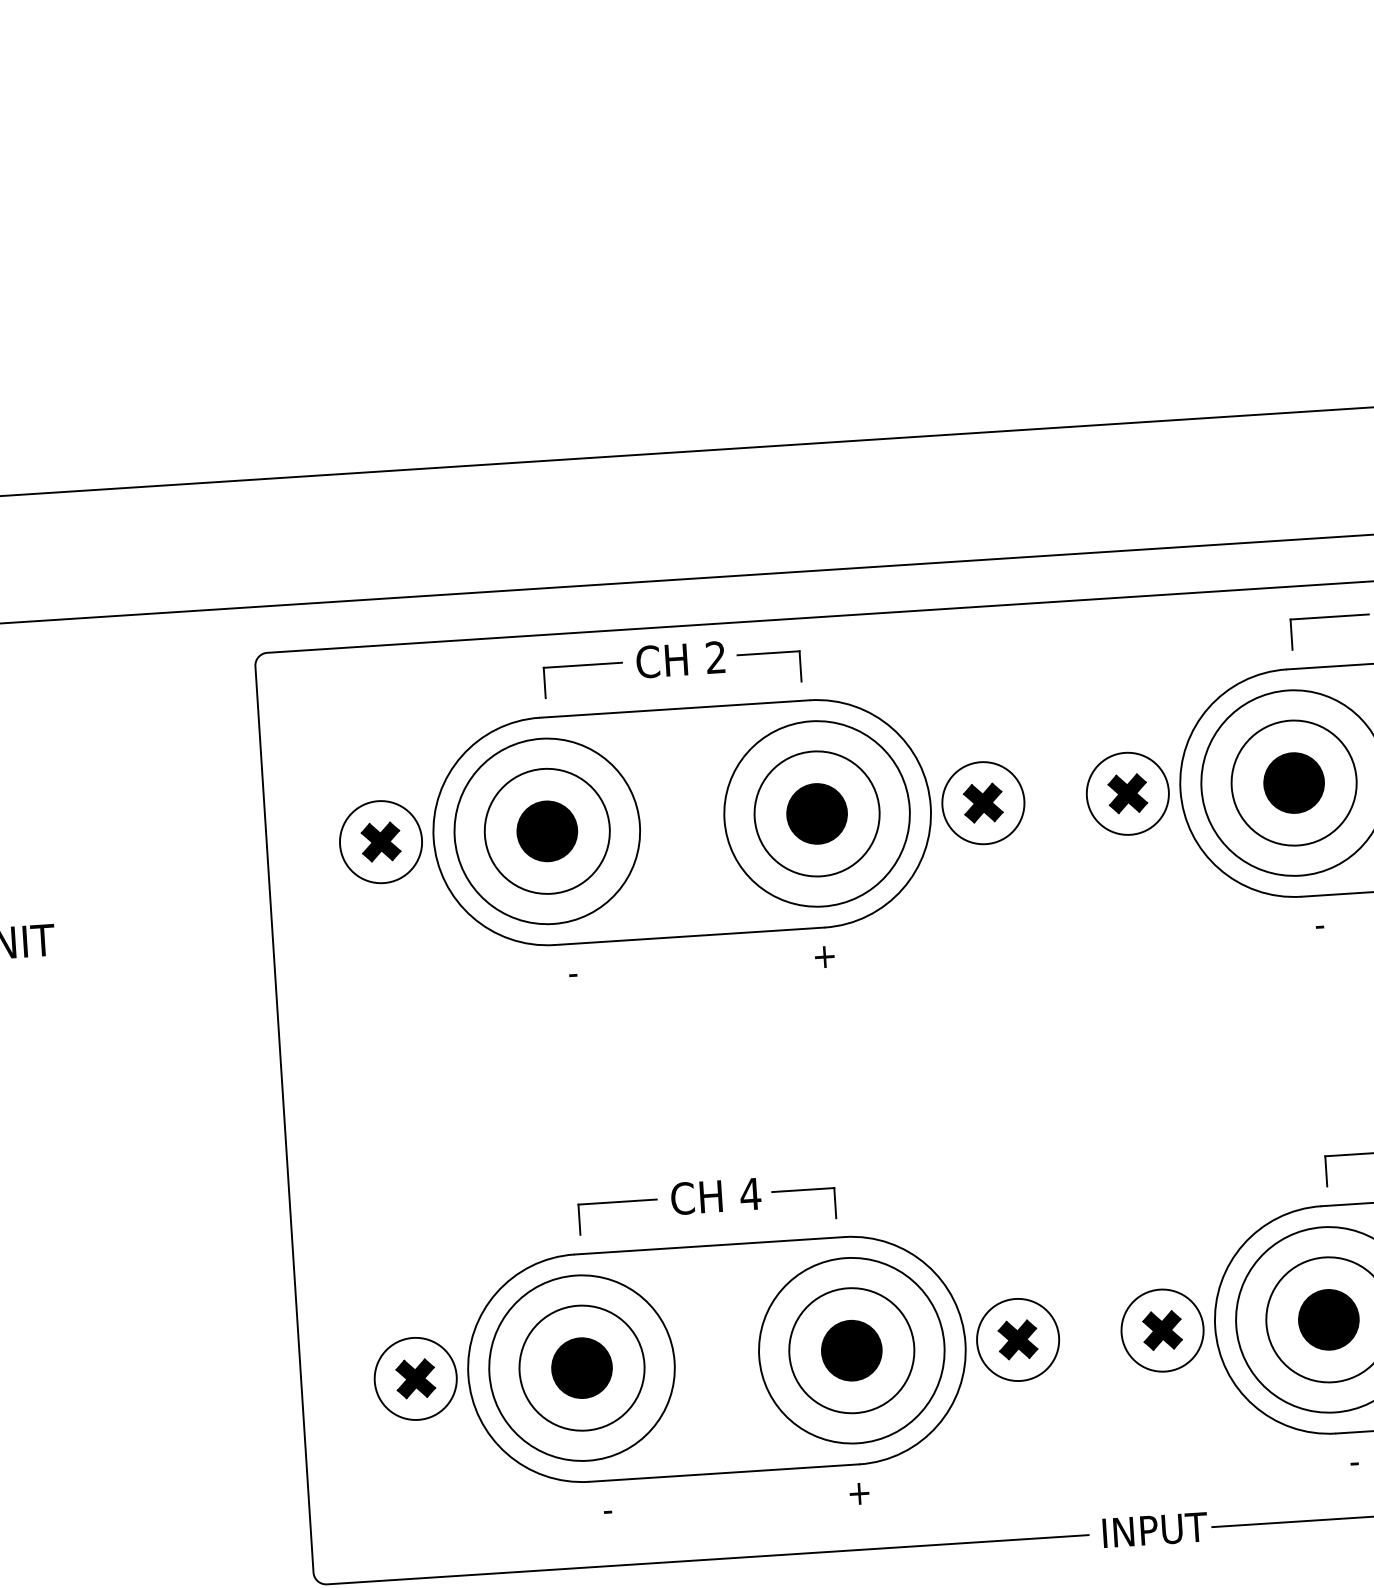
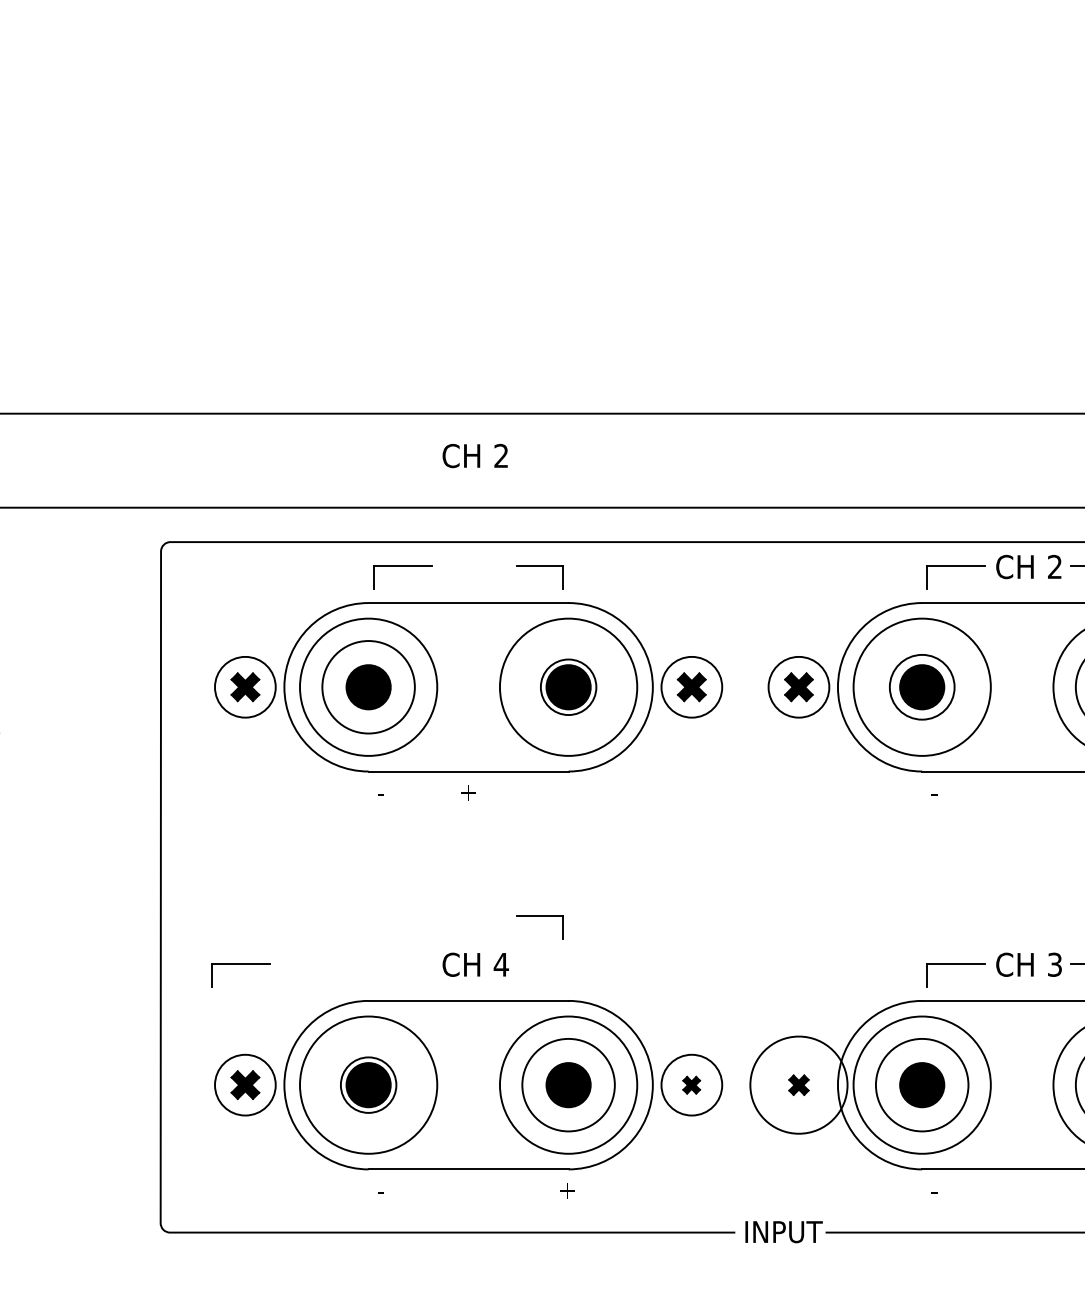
text: (679, 659) -> (474, 455), moved
circle: (1293, 783) -> (921, 687), size x0.7
circle: (816, 814) -> (568, 687), size x0.6
text: (824, 955) -> (468, 792), moved
part: (802, 1190) -> (539, 916), moved
part: (617, 1202) -> (240, 964), moved
circle: (1161, 1329) -> (798, 1084), size x1.6
part: (1161, 1331) -> (798, 1085), size x0.7
part: (1017, 1340) -> (691, 1085), size x0.6
circle: (581, 1367) -> (368, 1084), size x0.6

